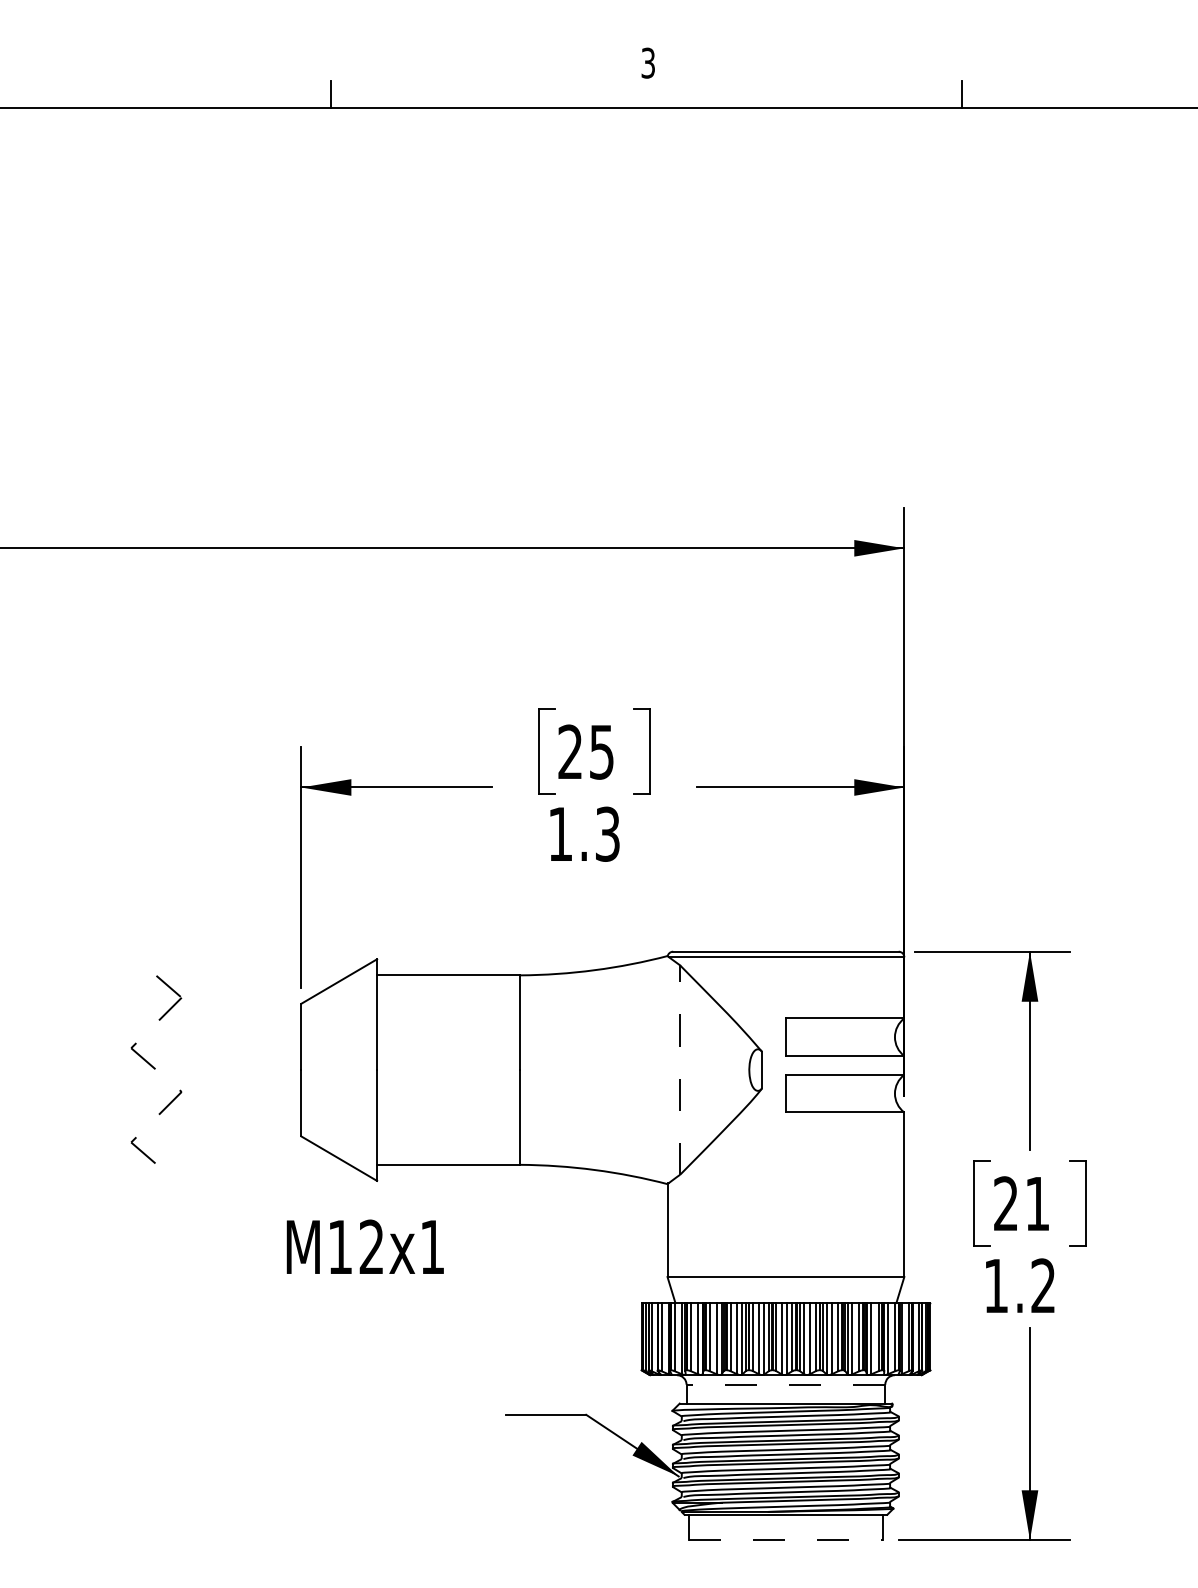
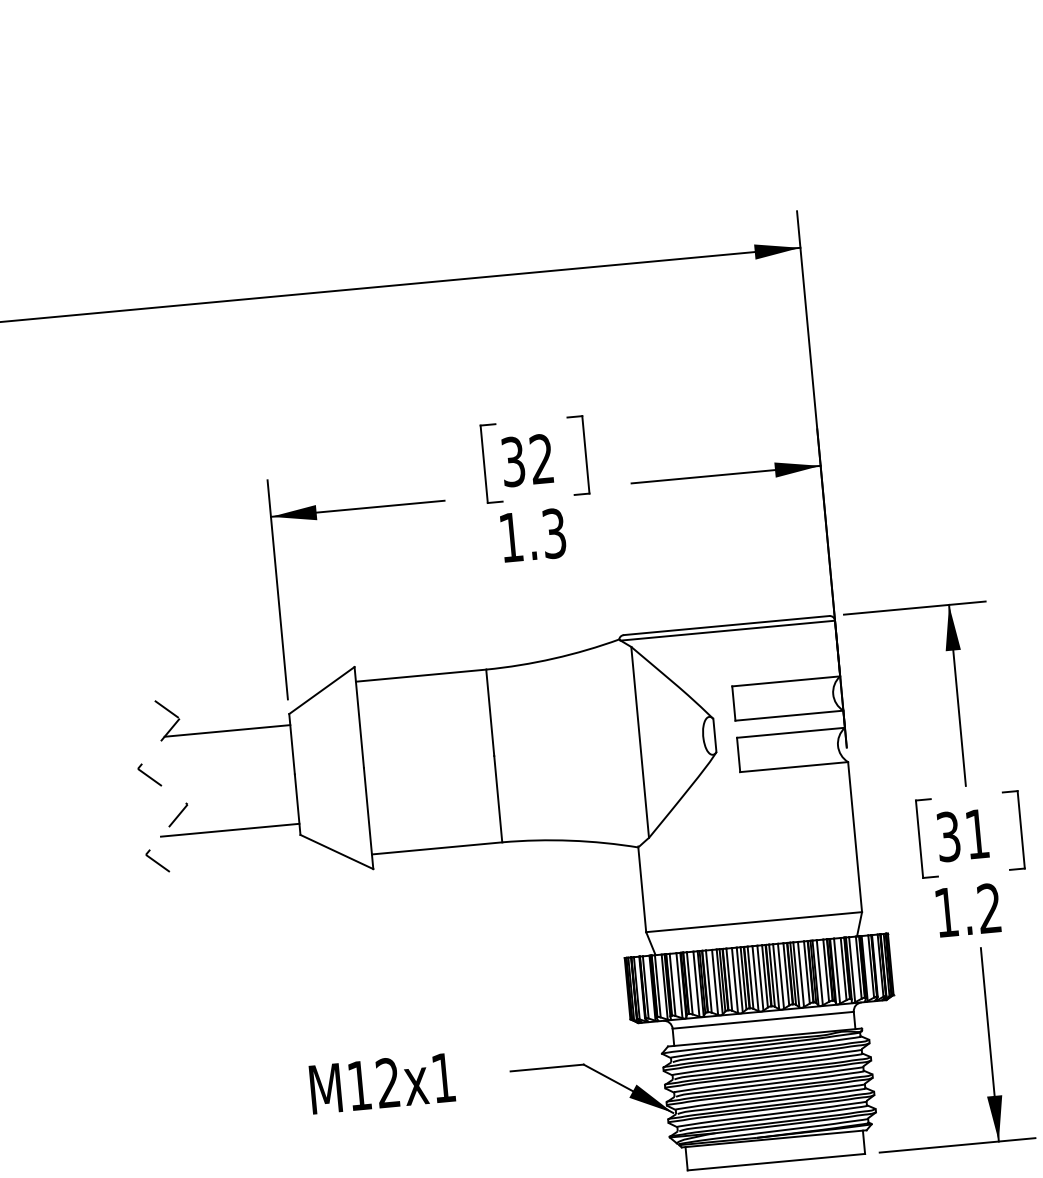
text: (585, 751) -> (526, 460), 25 -> 32
line: (232, 1015) -> (227, 730), added
line: (680, 1070) -> (640, 742), dashed -> solid
line: (225, 1124) -> (230, 830), added
text: (1005, 1203) -> (948, 836), 21 -> 31
text: (364, 1246) -> (381, 1083), moved
line: (785, 1384) -> (762, 1020), dashed -> solid
line: (786, 1540) -> (776, 1162), dashed -> solid

